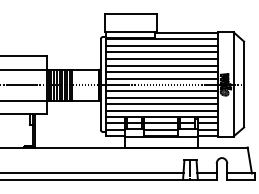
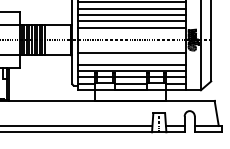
line: (161, 78) -> (131, 33), removed
line: (161, 91) -> (131, 46), removed
line: (161, 104) -> (131, 59), removed

